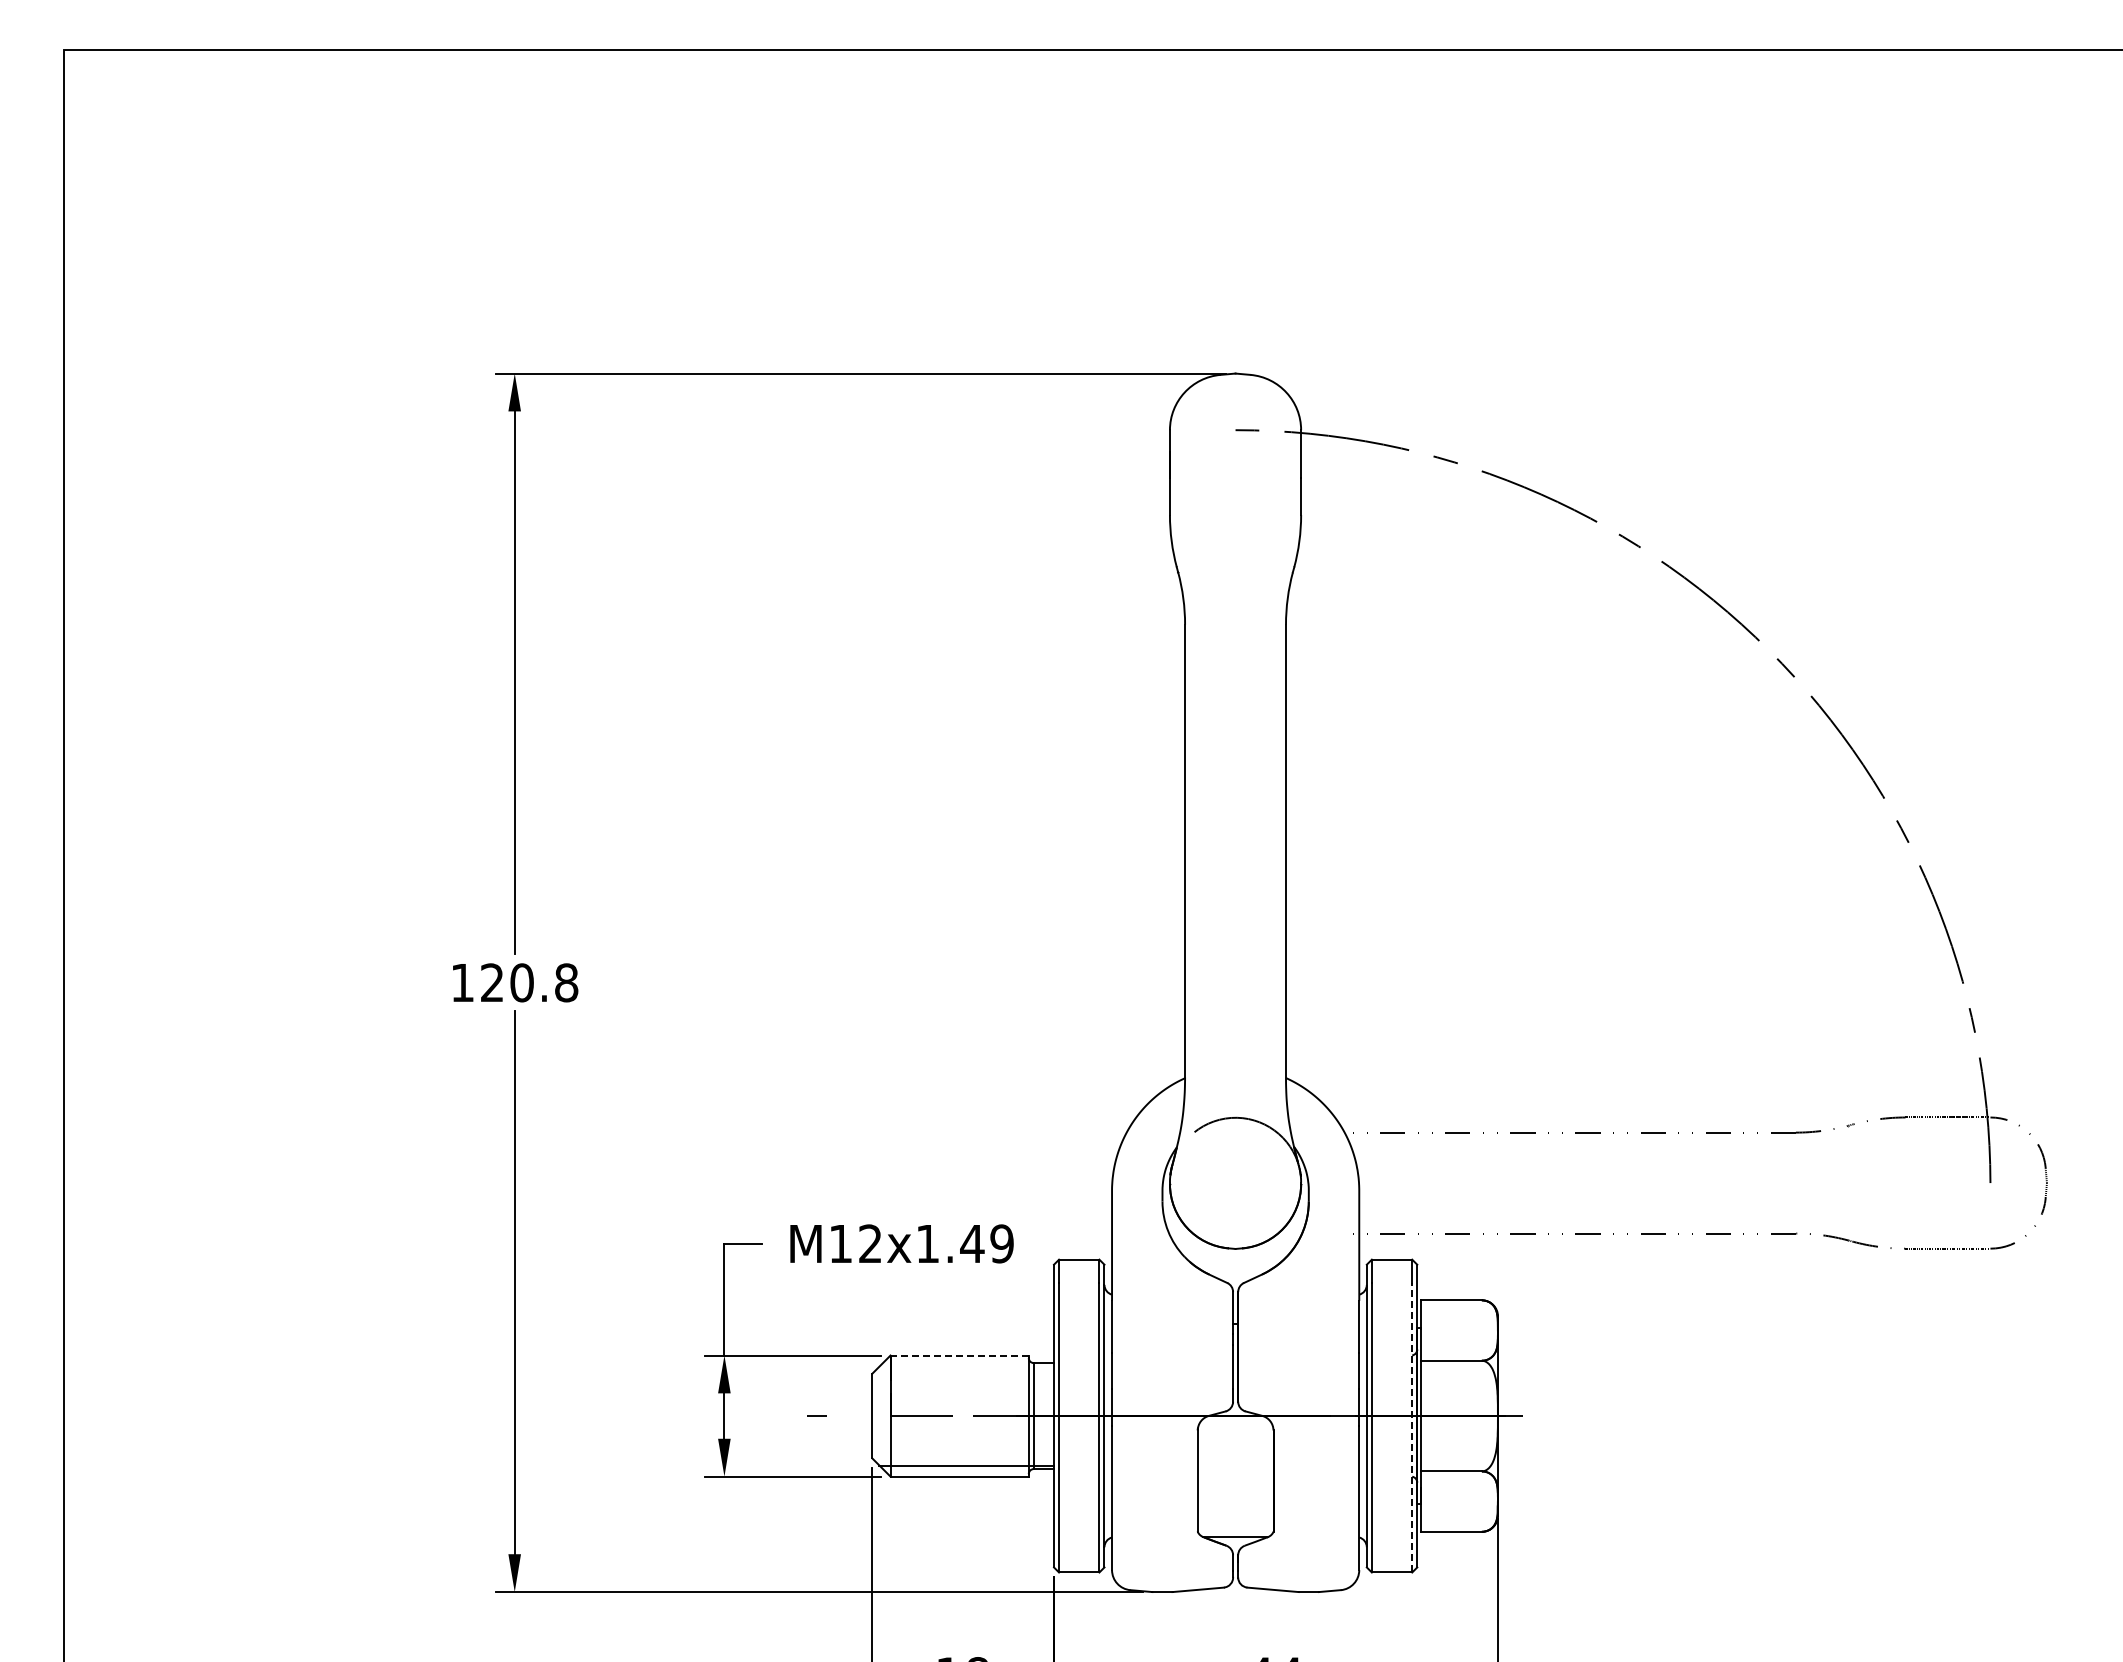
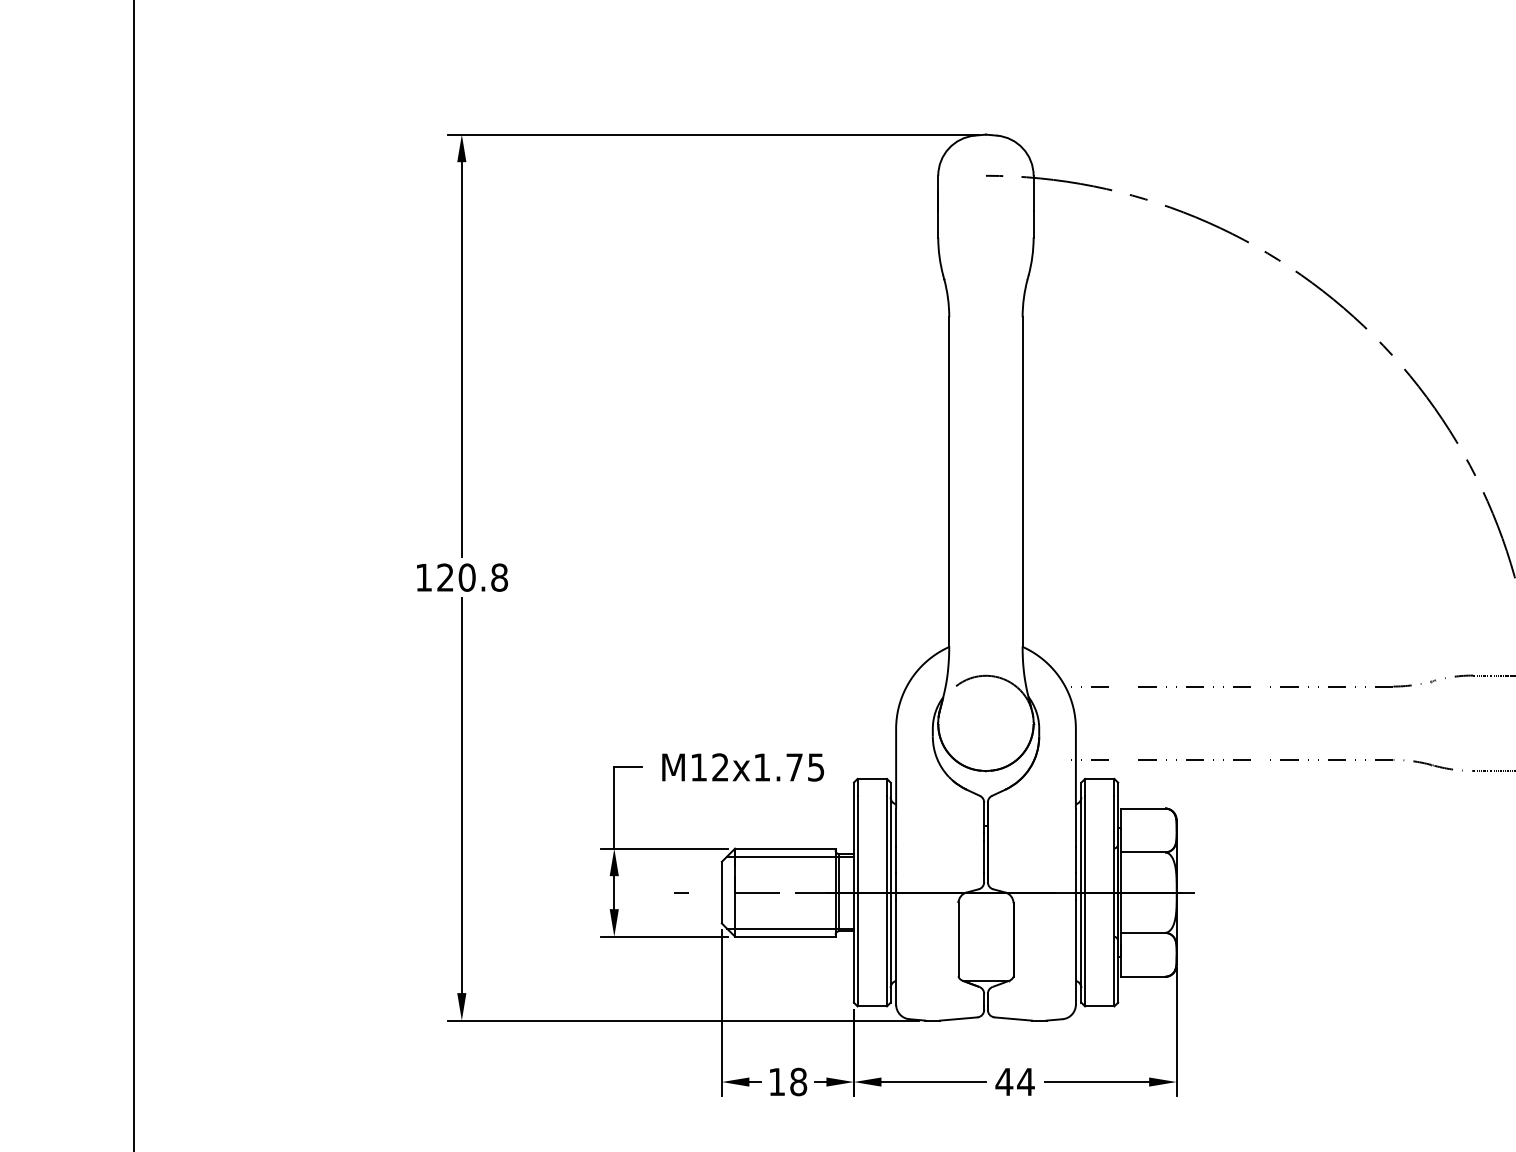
text: (986, 1243) -> (804, 767), M12x1.49 -> M12x1.75
line: (959, 1355) -> (785, 848), dashed -> solid
line: (966, 1366) -> (790, 856), added
line: (1412, 1427) -> (1114, 900), dashed -> solid

